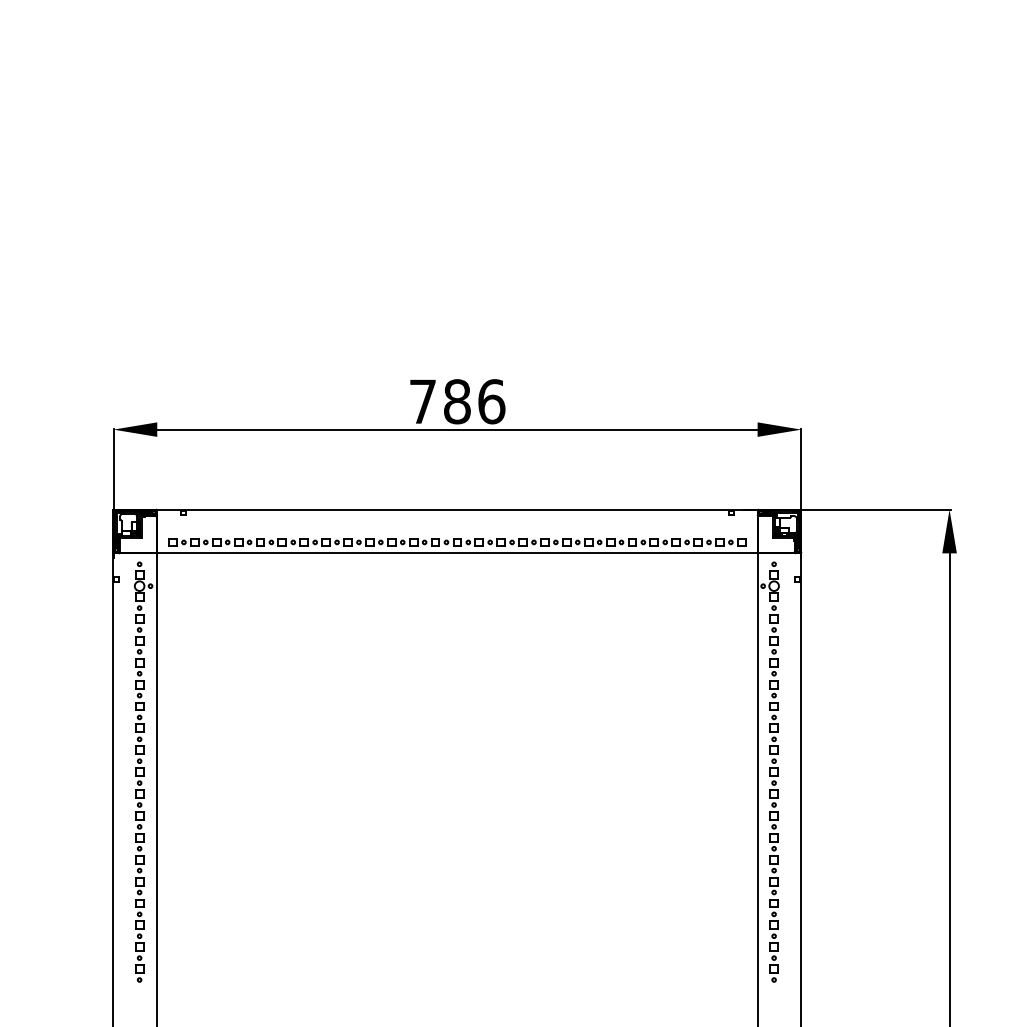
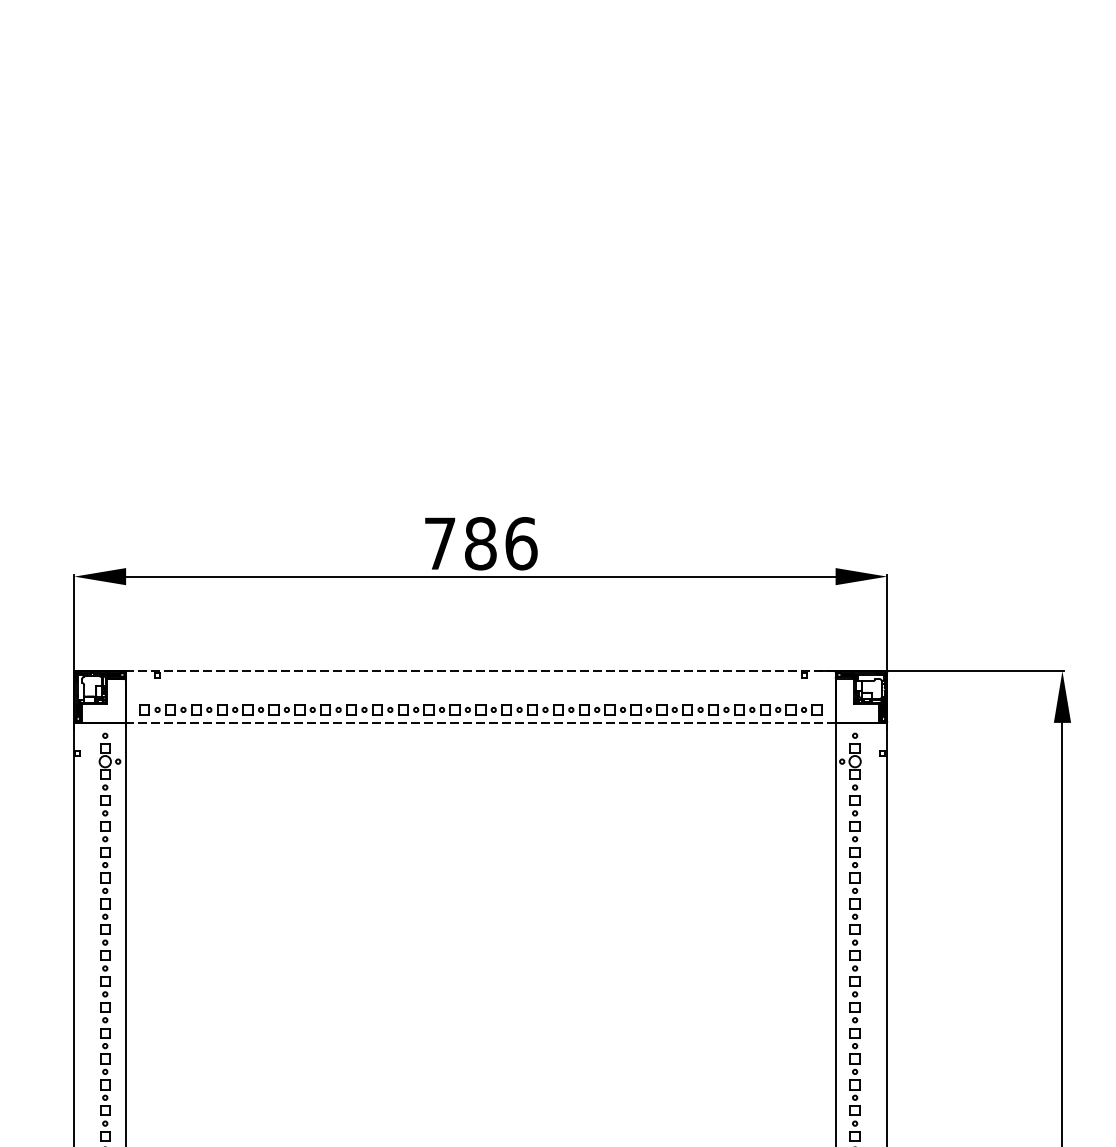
line: (456, 509) -> (479, 671), solid -> dashed
line: (456, 553) -> (479, 723), solid -> dashed

